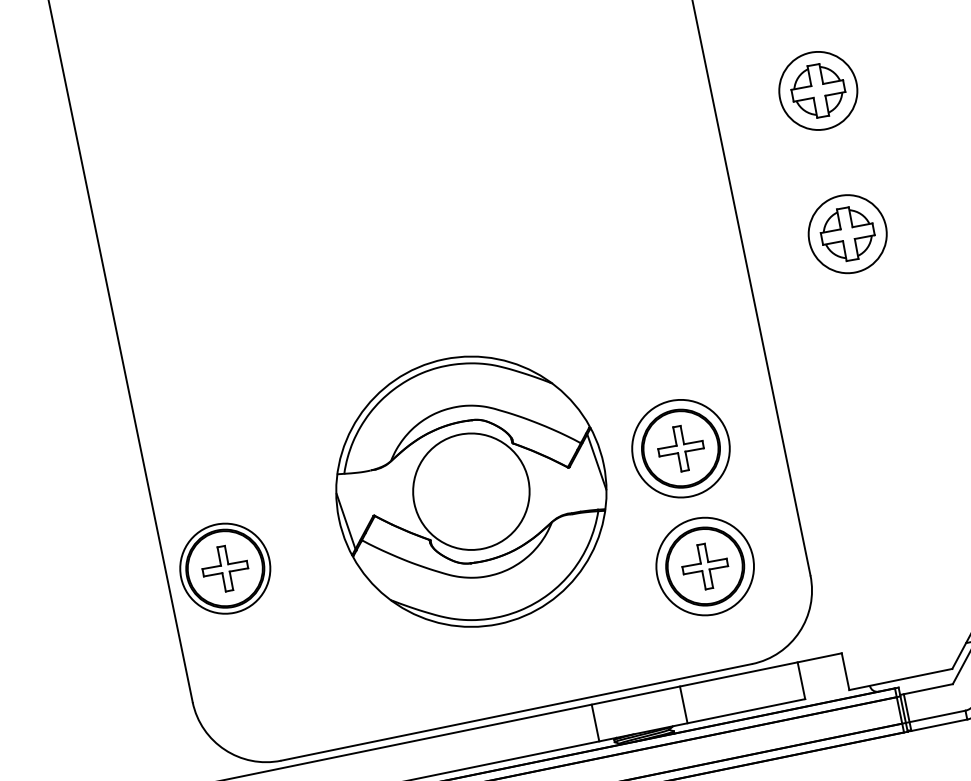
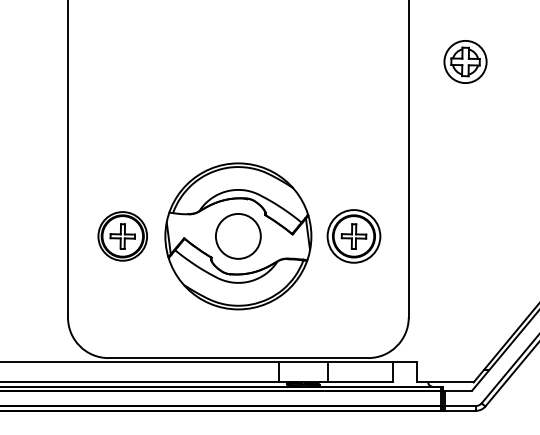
part: (847, 233) -> (465, 140), removed
circle: (469, 490) -> (237, 235), size x0.71
part: (704, 566) -> (353, 301), removed
part: (224, 568) -> (122, 236), moved

